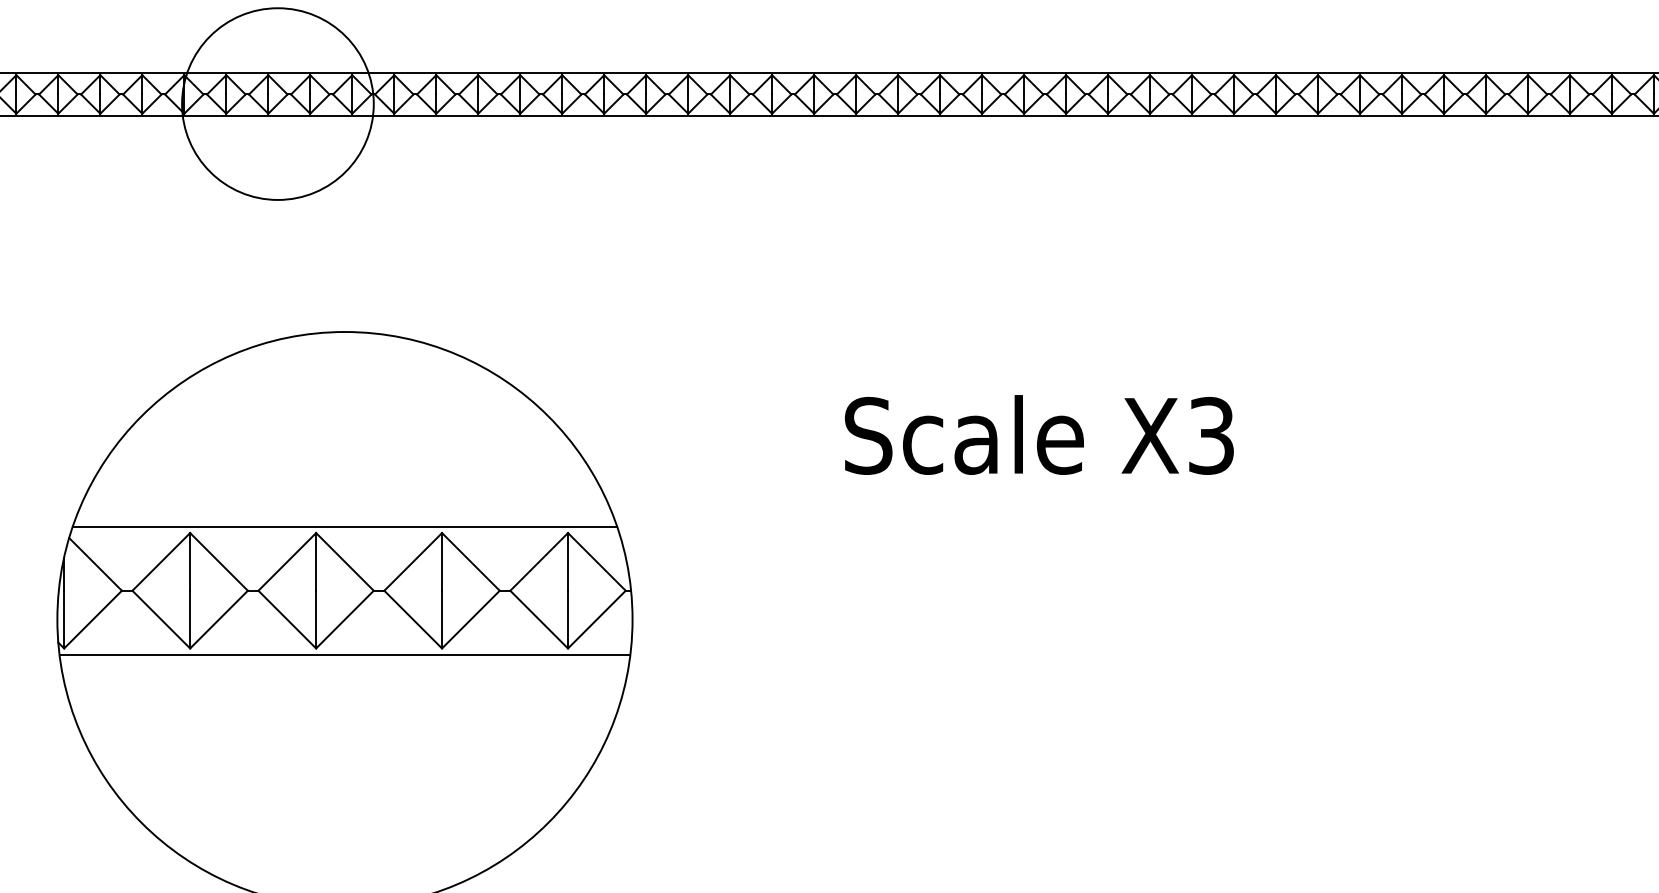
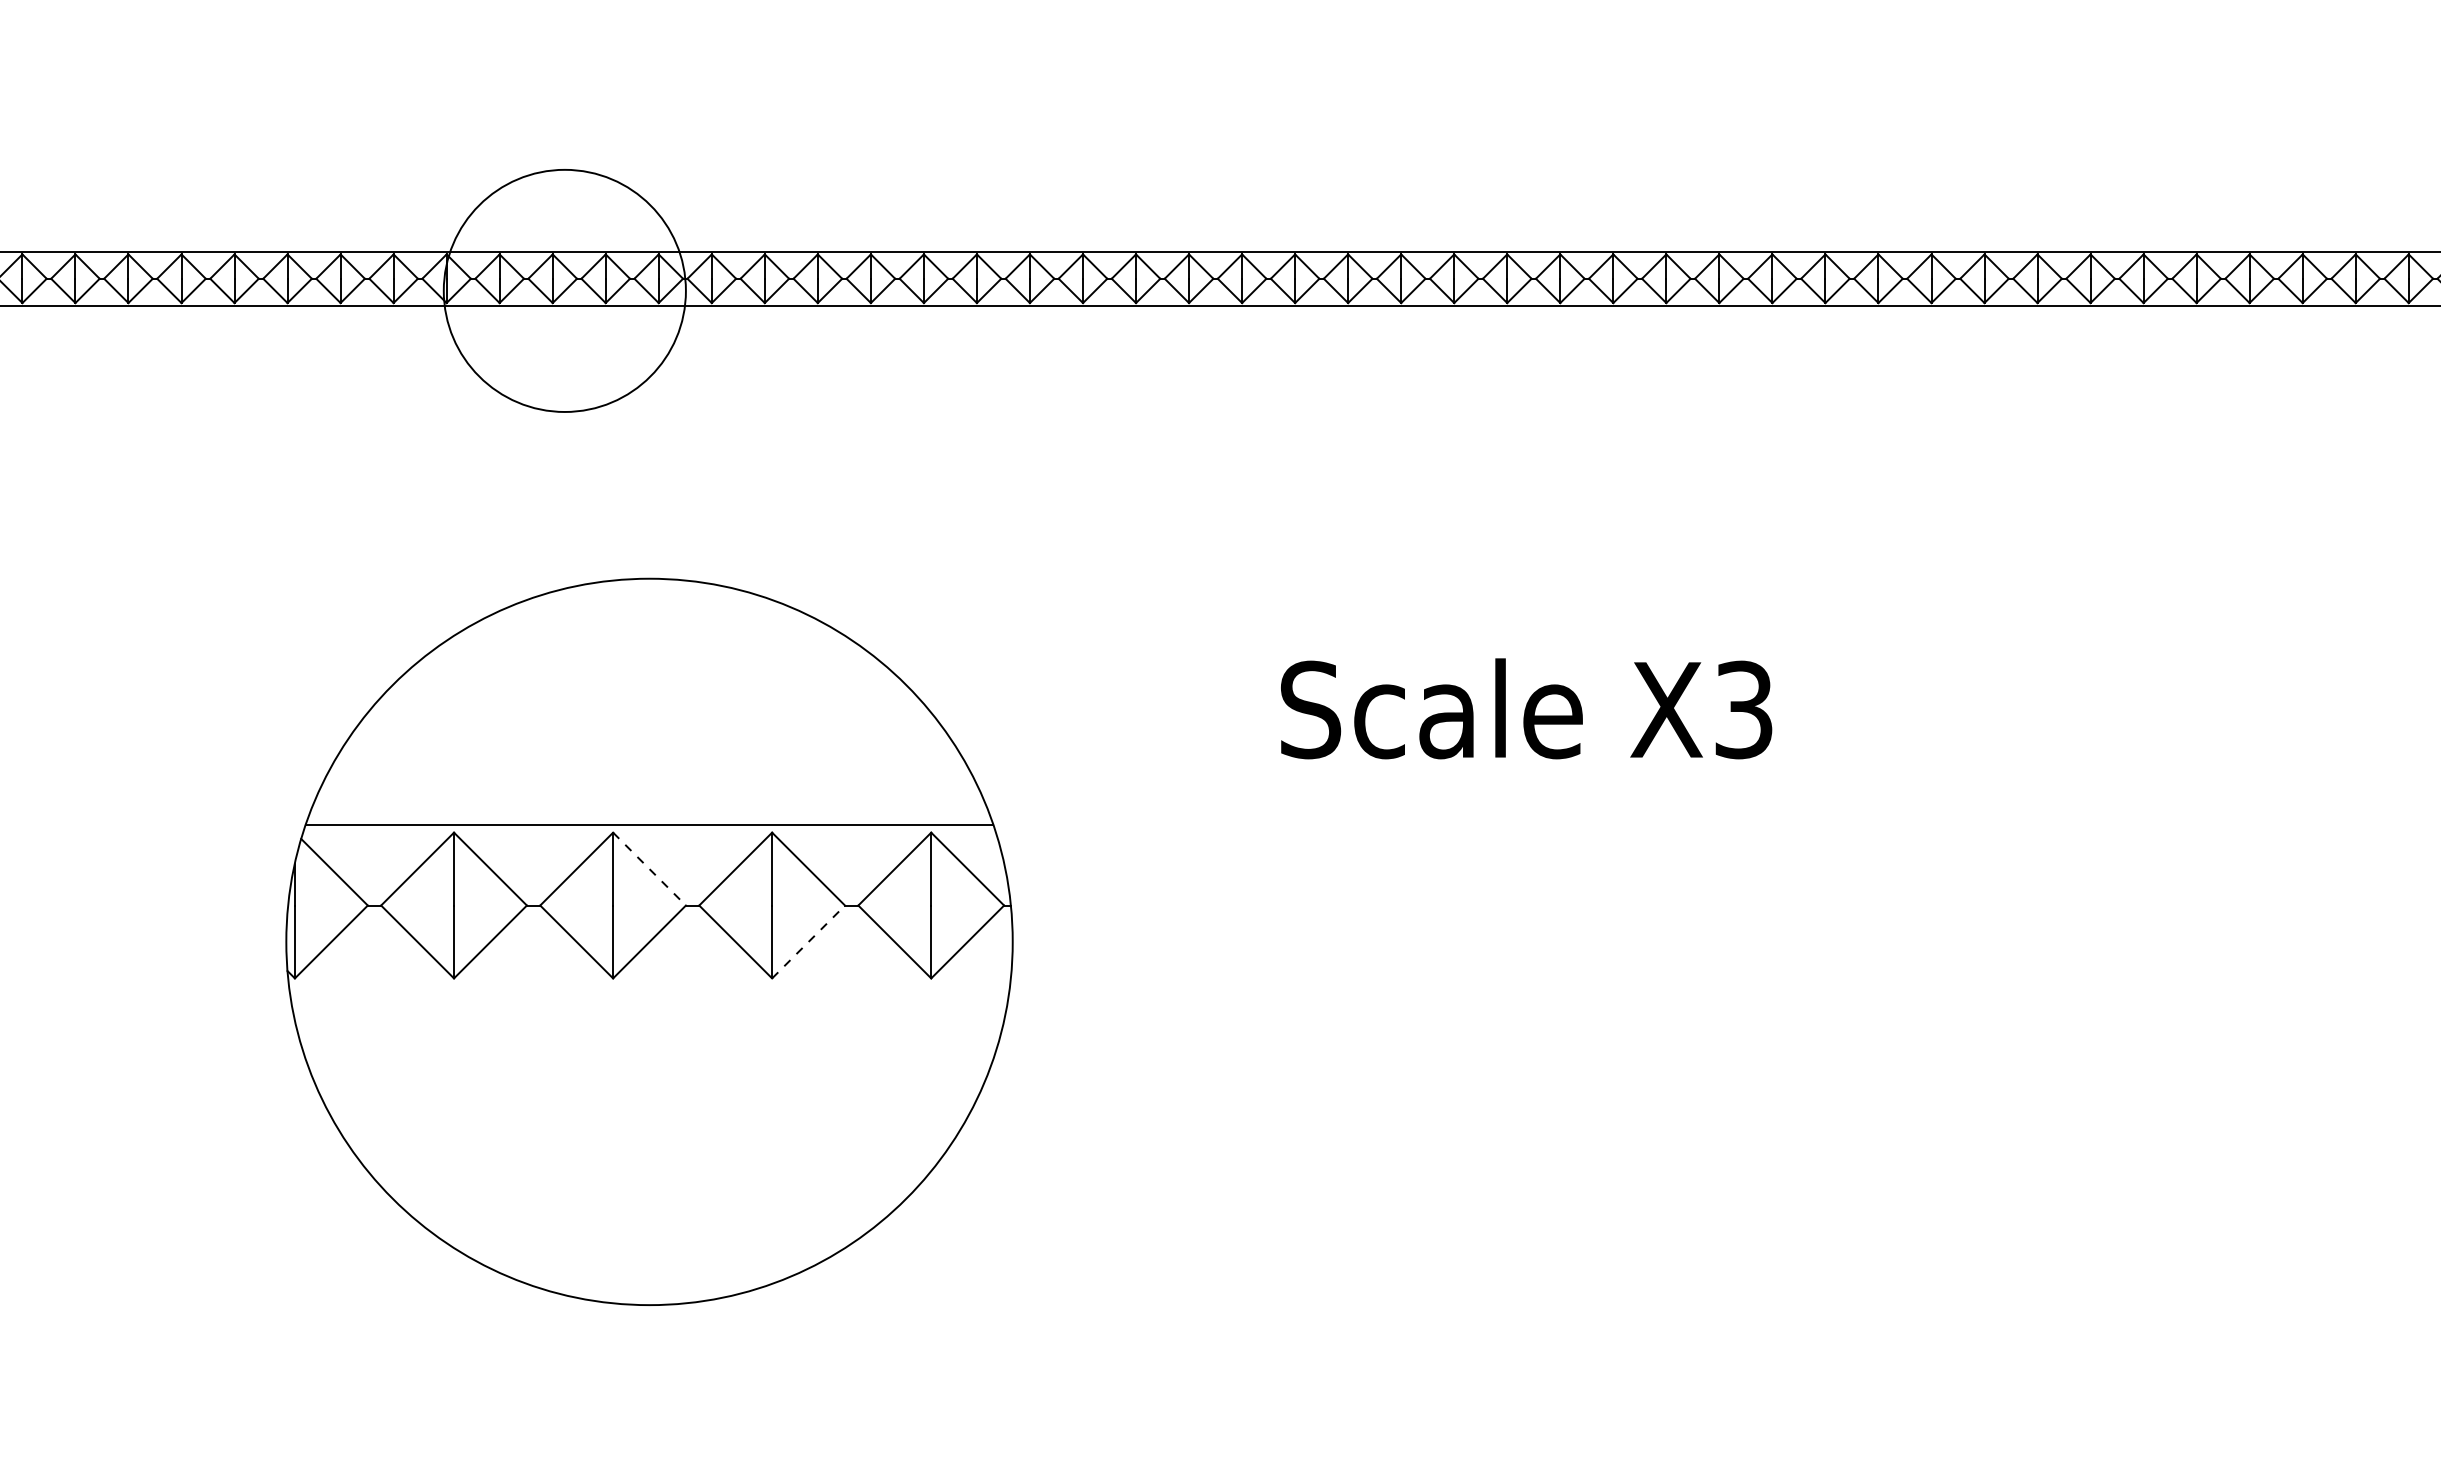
line: (344, 562) -> (649, 869), solid -> dashed
line: (470, 619) -> (808, 941), solid -> dashed
line: (344, 654) -> (649, 986), removed

